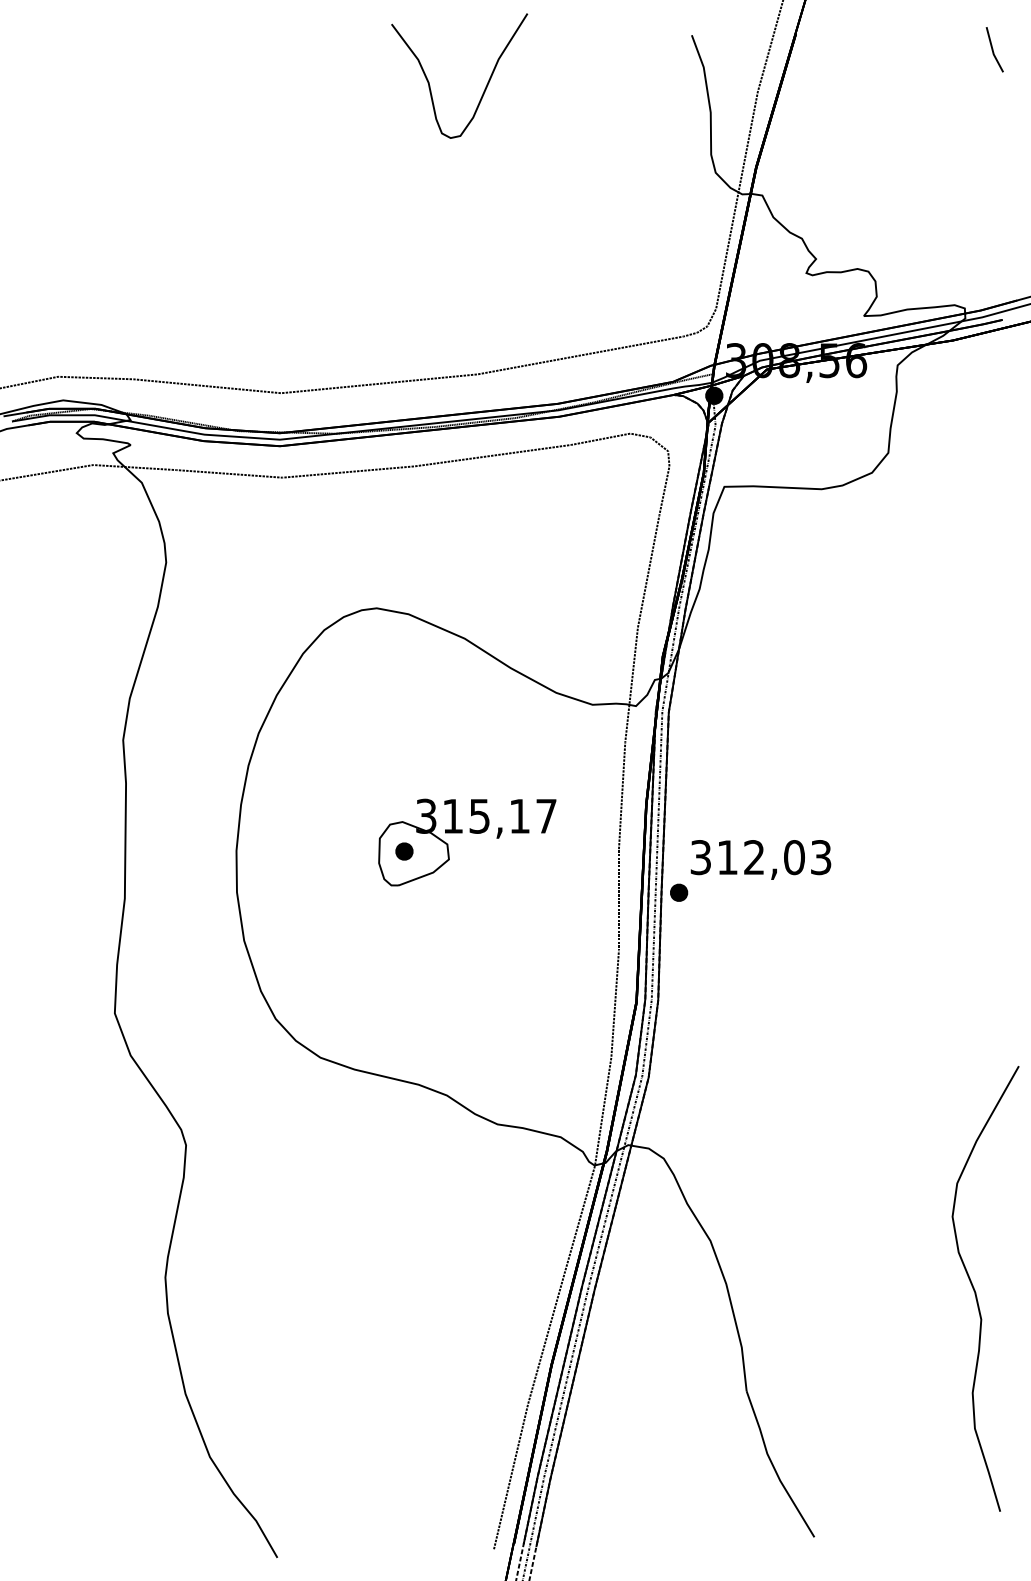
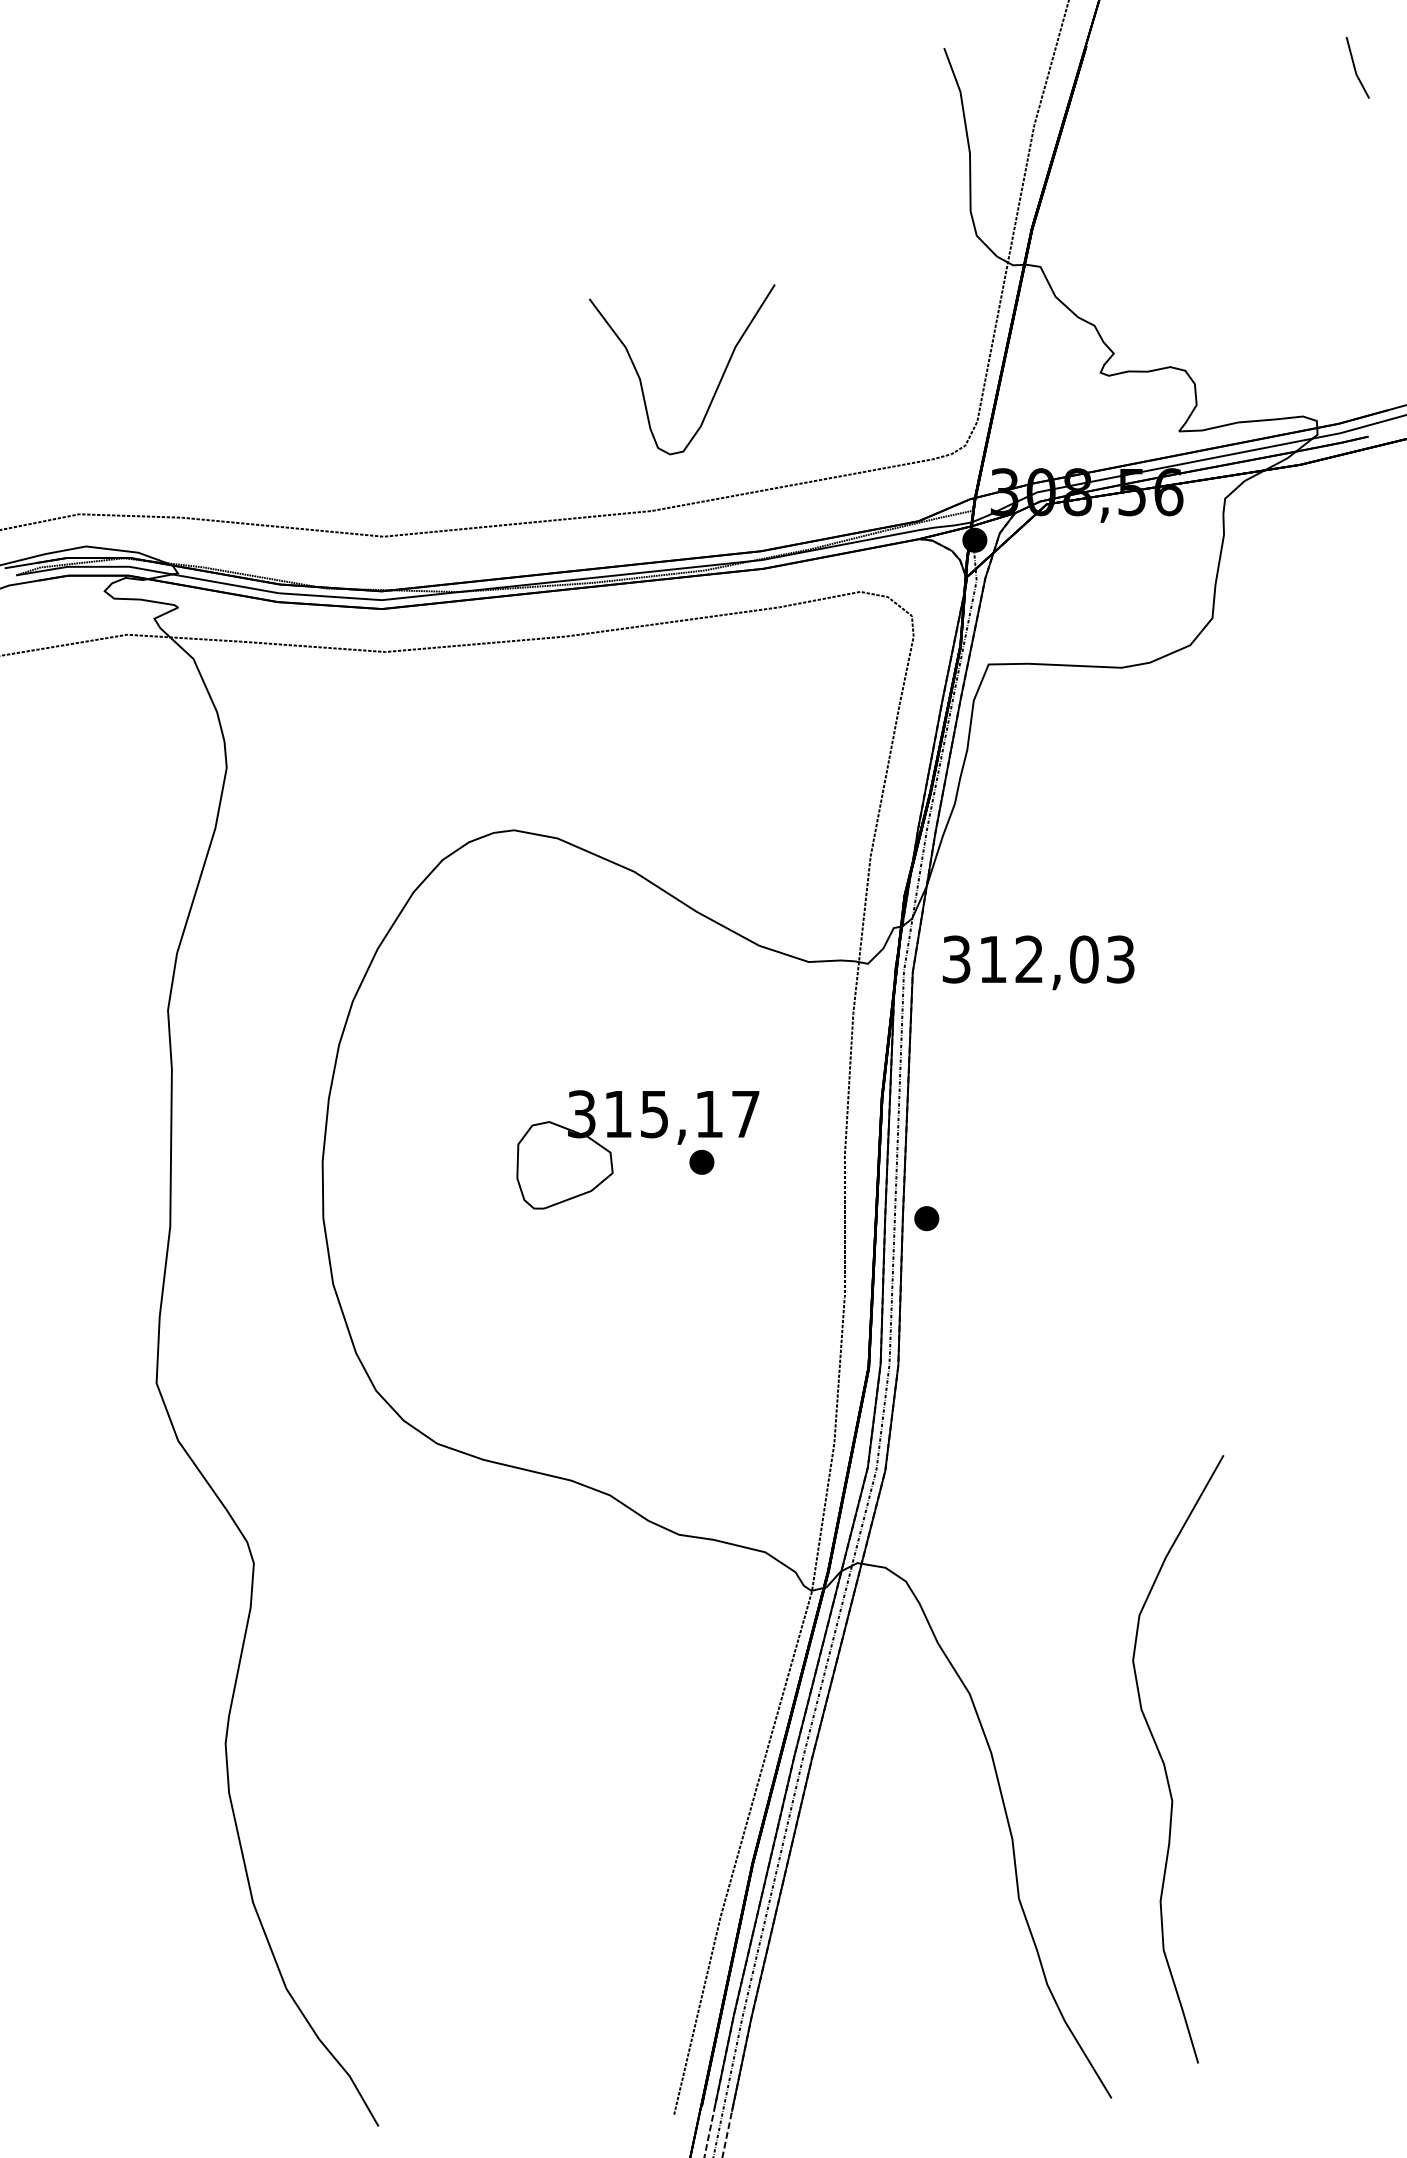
curve: (484, 89) -> (716, 387), moved
part: (404, 850) -> (701, 1161), moved
text: (760, 859) -> (1038, 962), moved
curve: (975, 1291) -> (1164, 1762), moved

